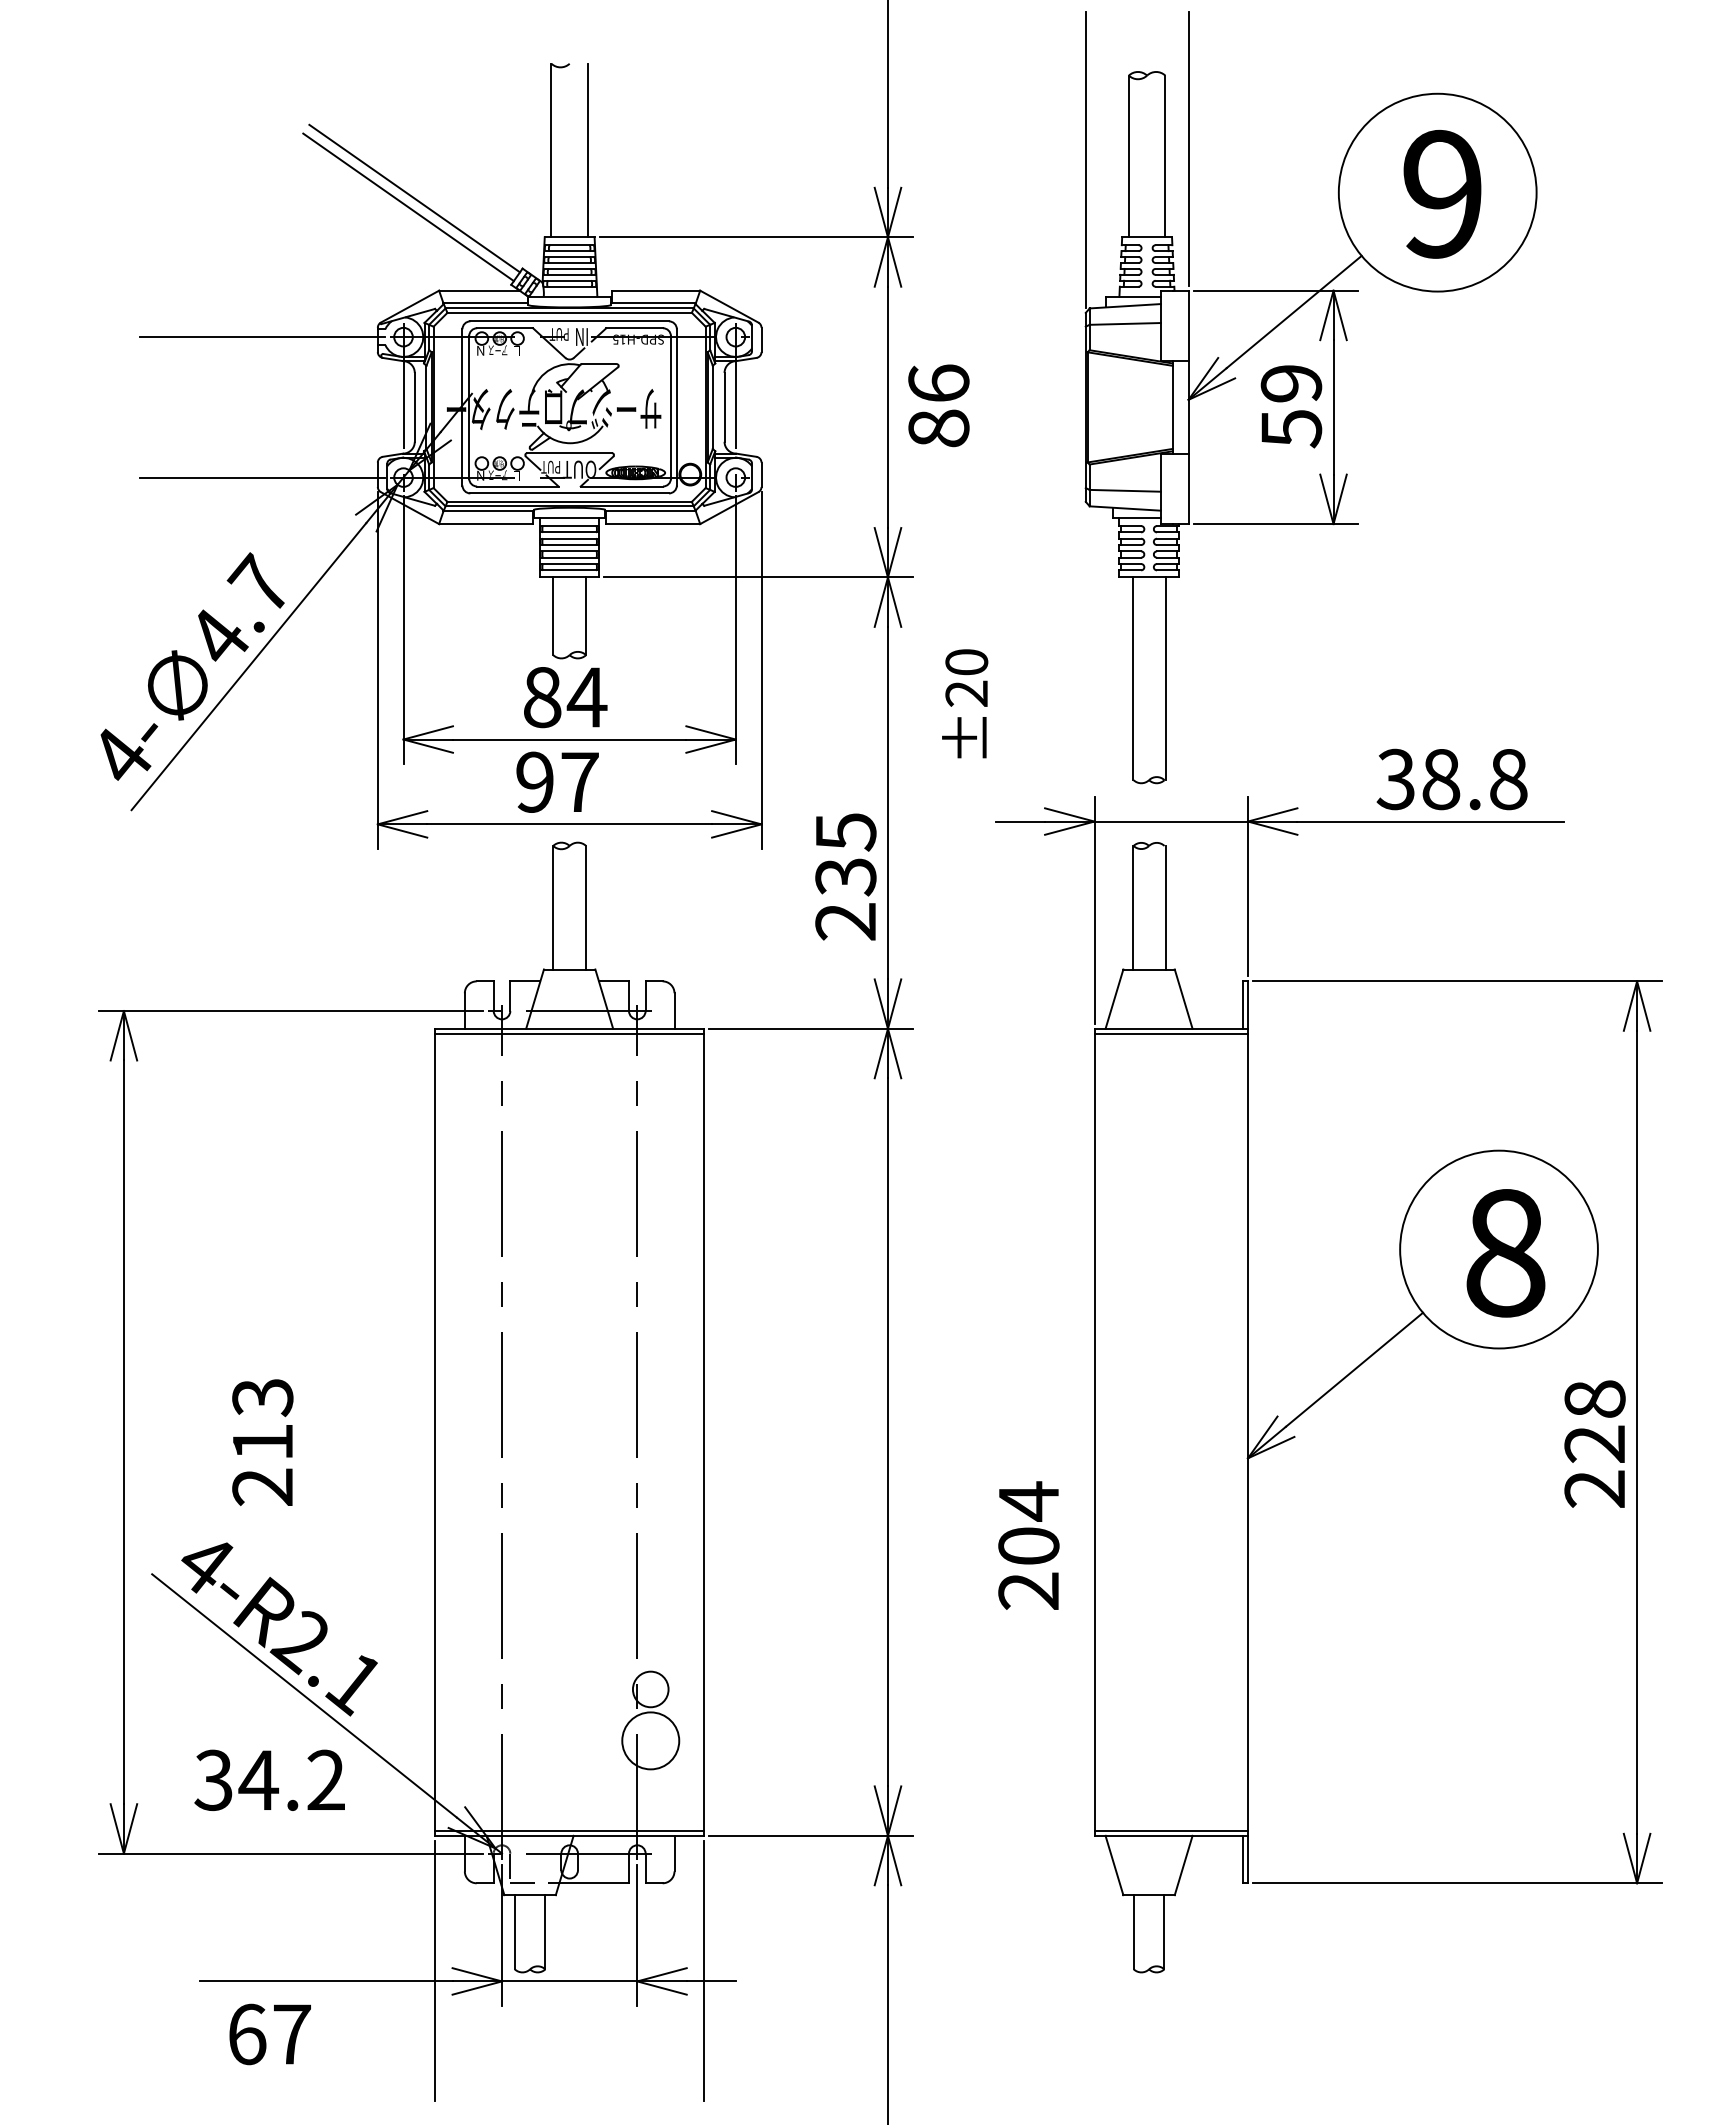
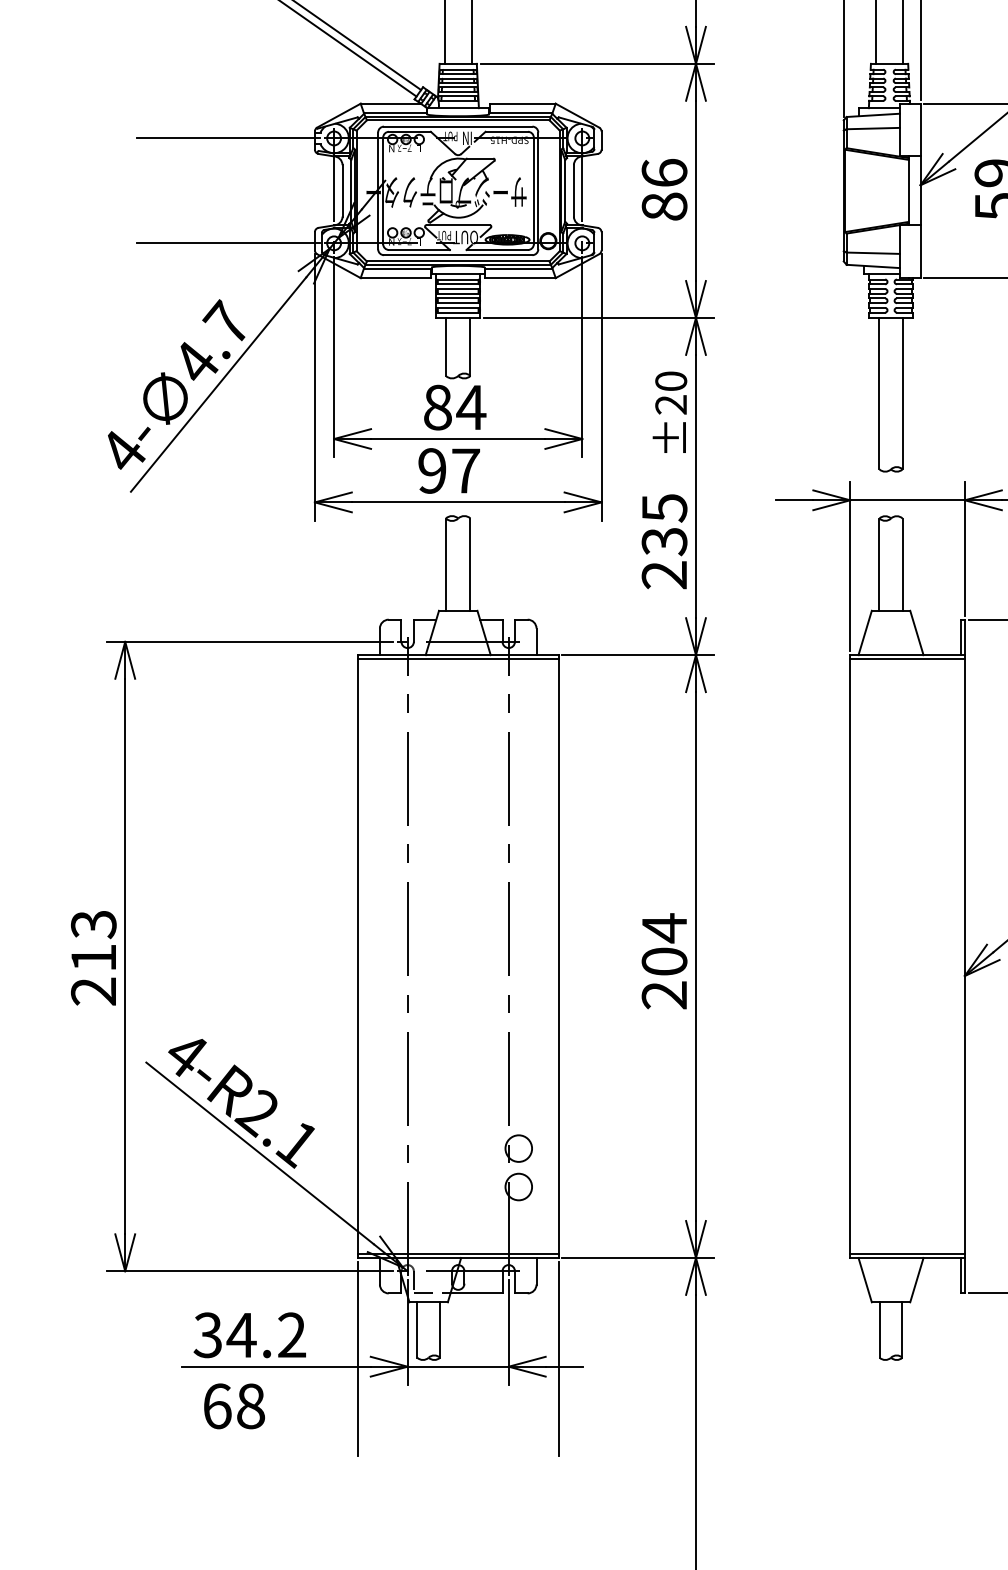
text: (938, 405) -> (664, 189), moved
text: (965, 703) -> (670, 412), moved
text: (262, 1442) -> (93, 958), moved
text: (1028, 1545) -> (664, 961), moved
circle: (650, 1740) -> (518, 1186), size x0.62
text: (269, 1779) -> (249, 1334), moved
text: (292, 2034) -> (251, 1406), 67 -> 68

